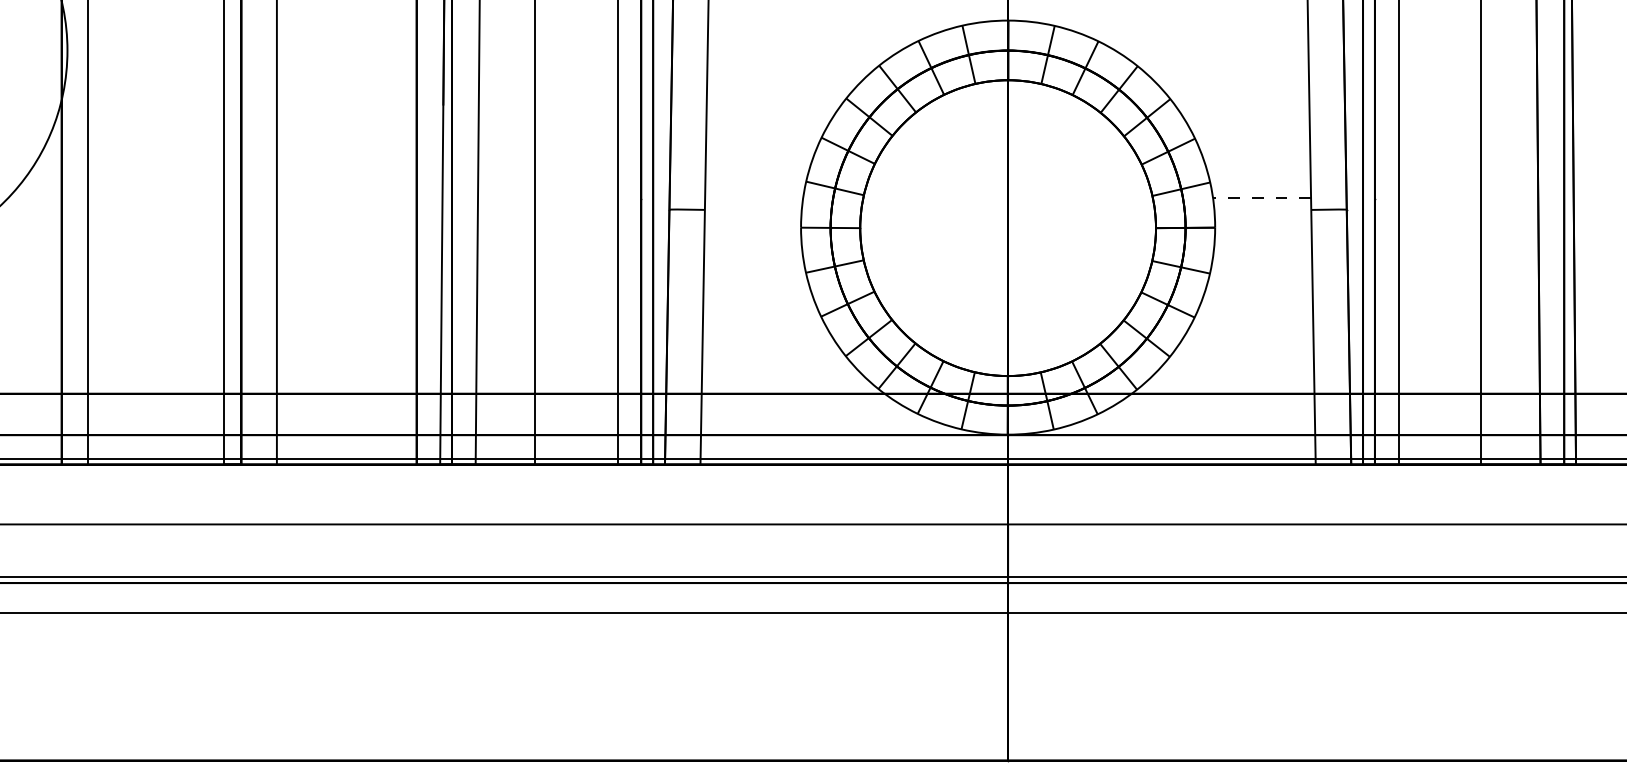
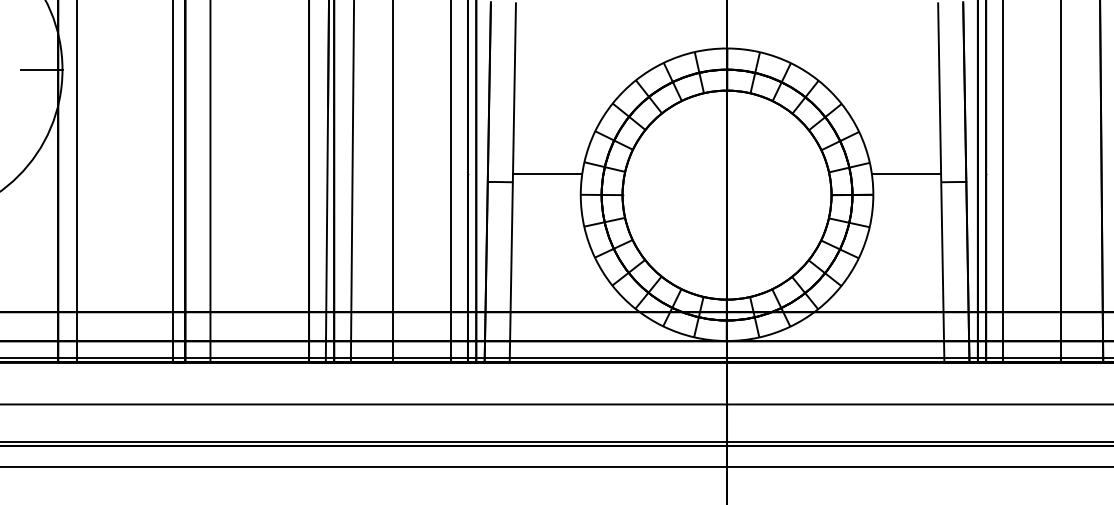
line: (37, 50) -> (41, 69), added
line: (754, 198) -> (547, 174), added
line: (1262, 198) -> (906, 174), dashed -> solid

